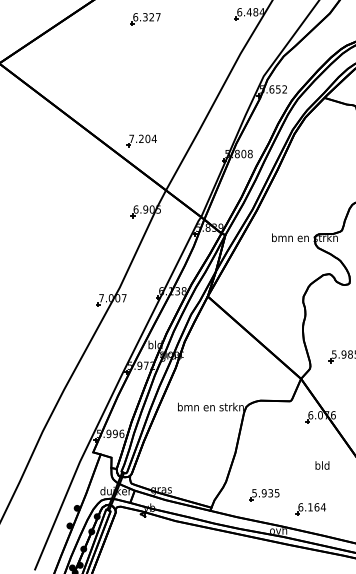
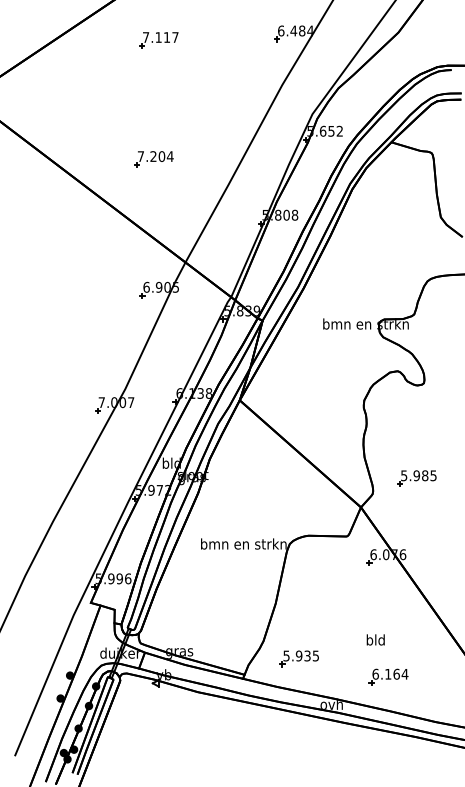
text: (142, 17) -> (155, 37), 6.327 -> 7.117
part: (141, 141) -> (153, 159), moved
text: (322, 465) -> (375, 639), moved
part: (263, 495) -> (298, 658), moved
part: (310, 509) -> (388, 676), moved

